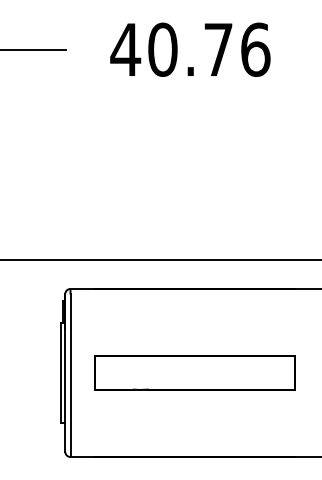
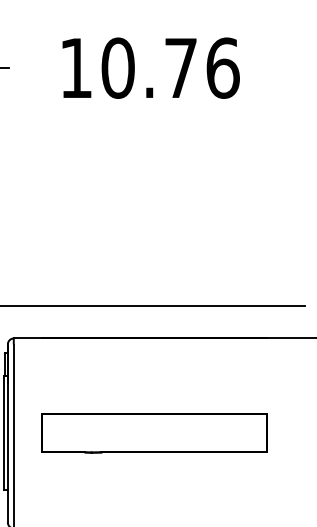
text: (125, 49) -> (75, 67), 40.76 -> 10.76

